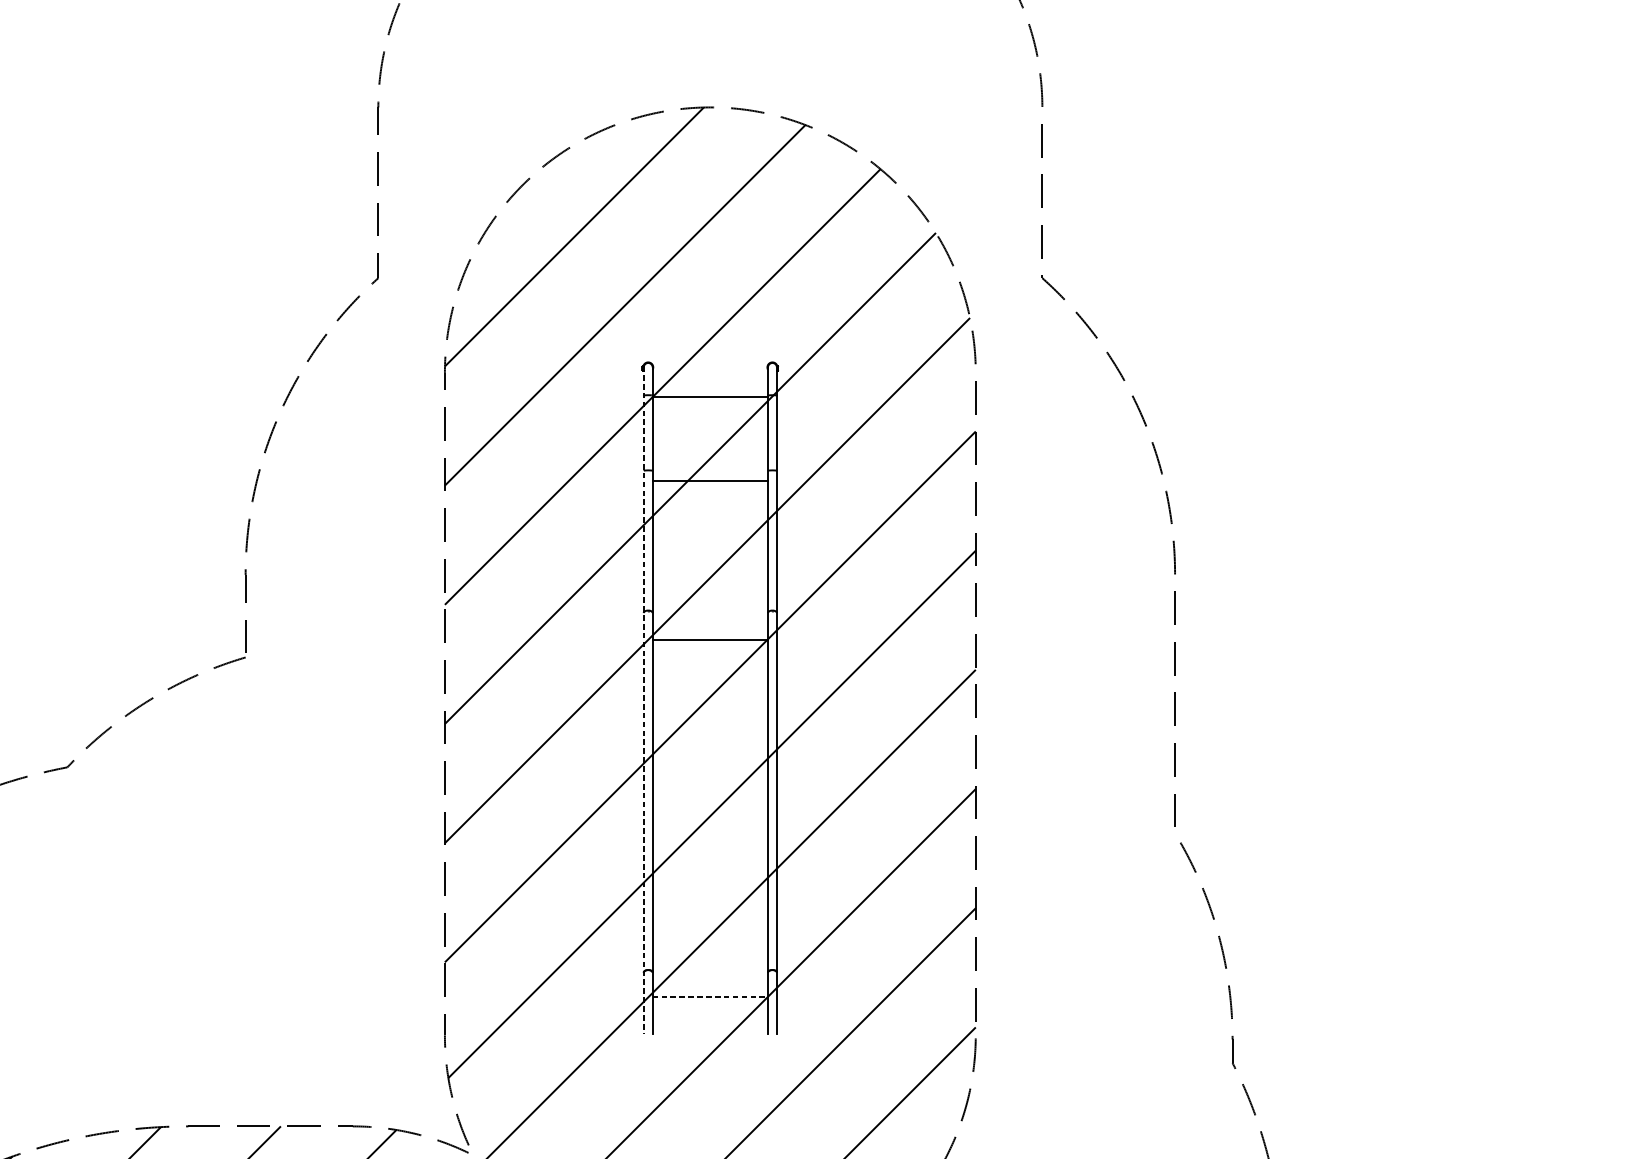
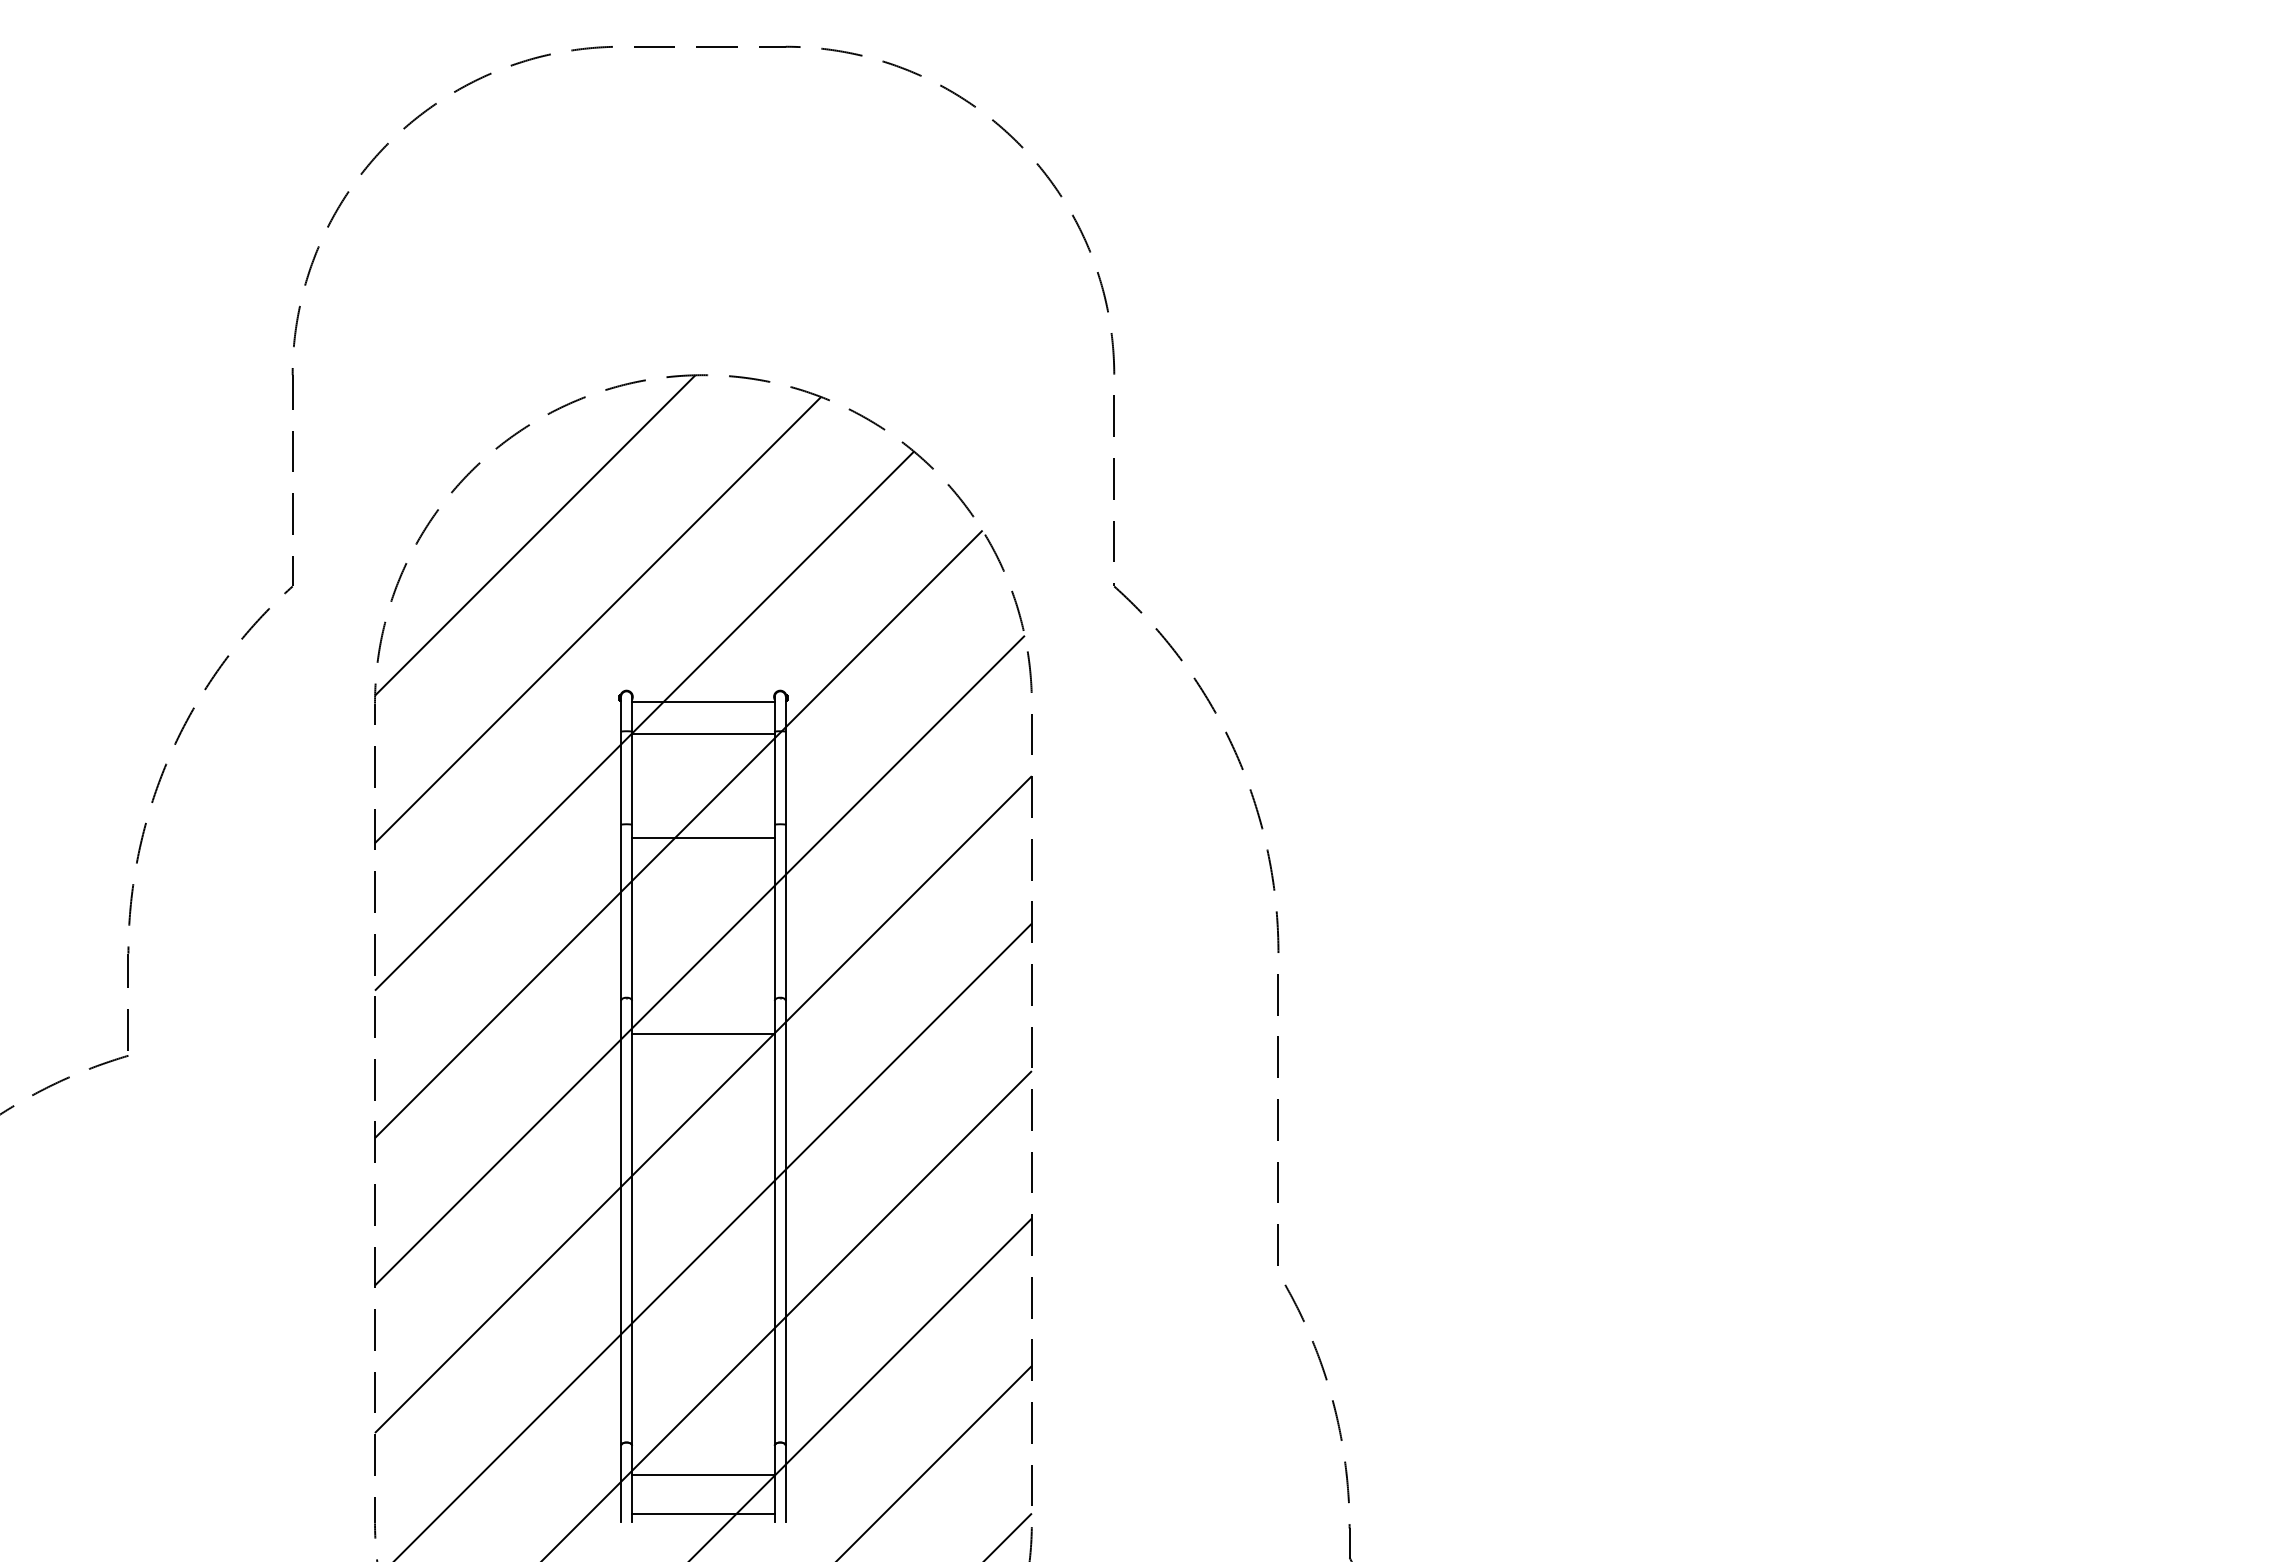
line: (710, 371) -> (703, 702), added
line: (644, 700) -> (621, 1109), dashed -> solid
line: (710, 996) -> (703, 1475), dashed -> solid
line: (710, 1027) -> (703, 1513), added

